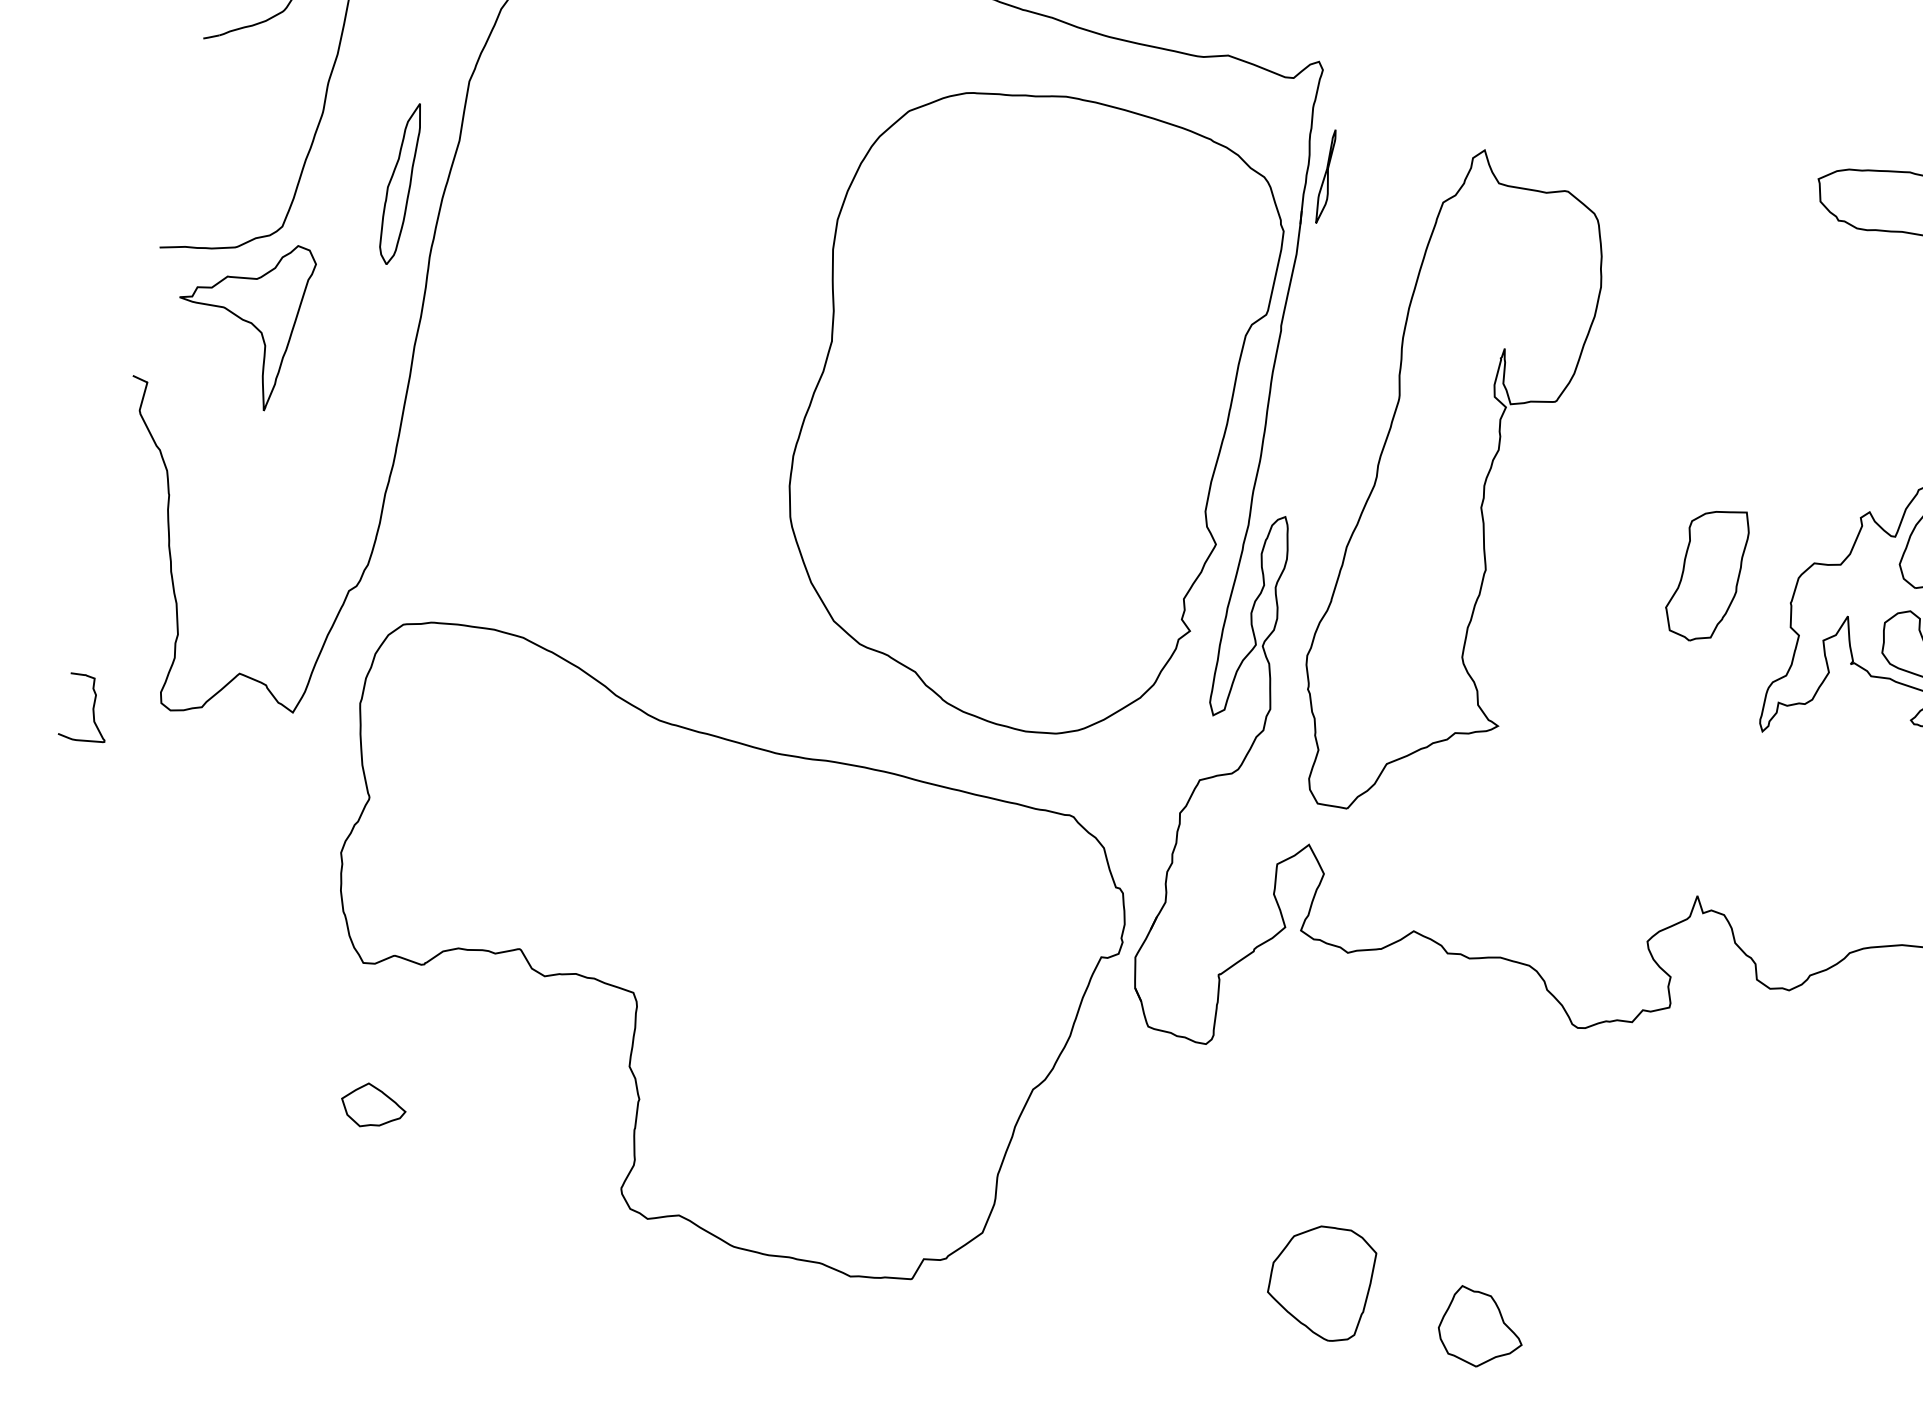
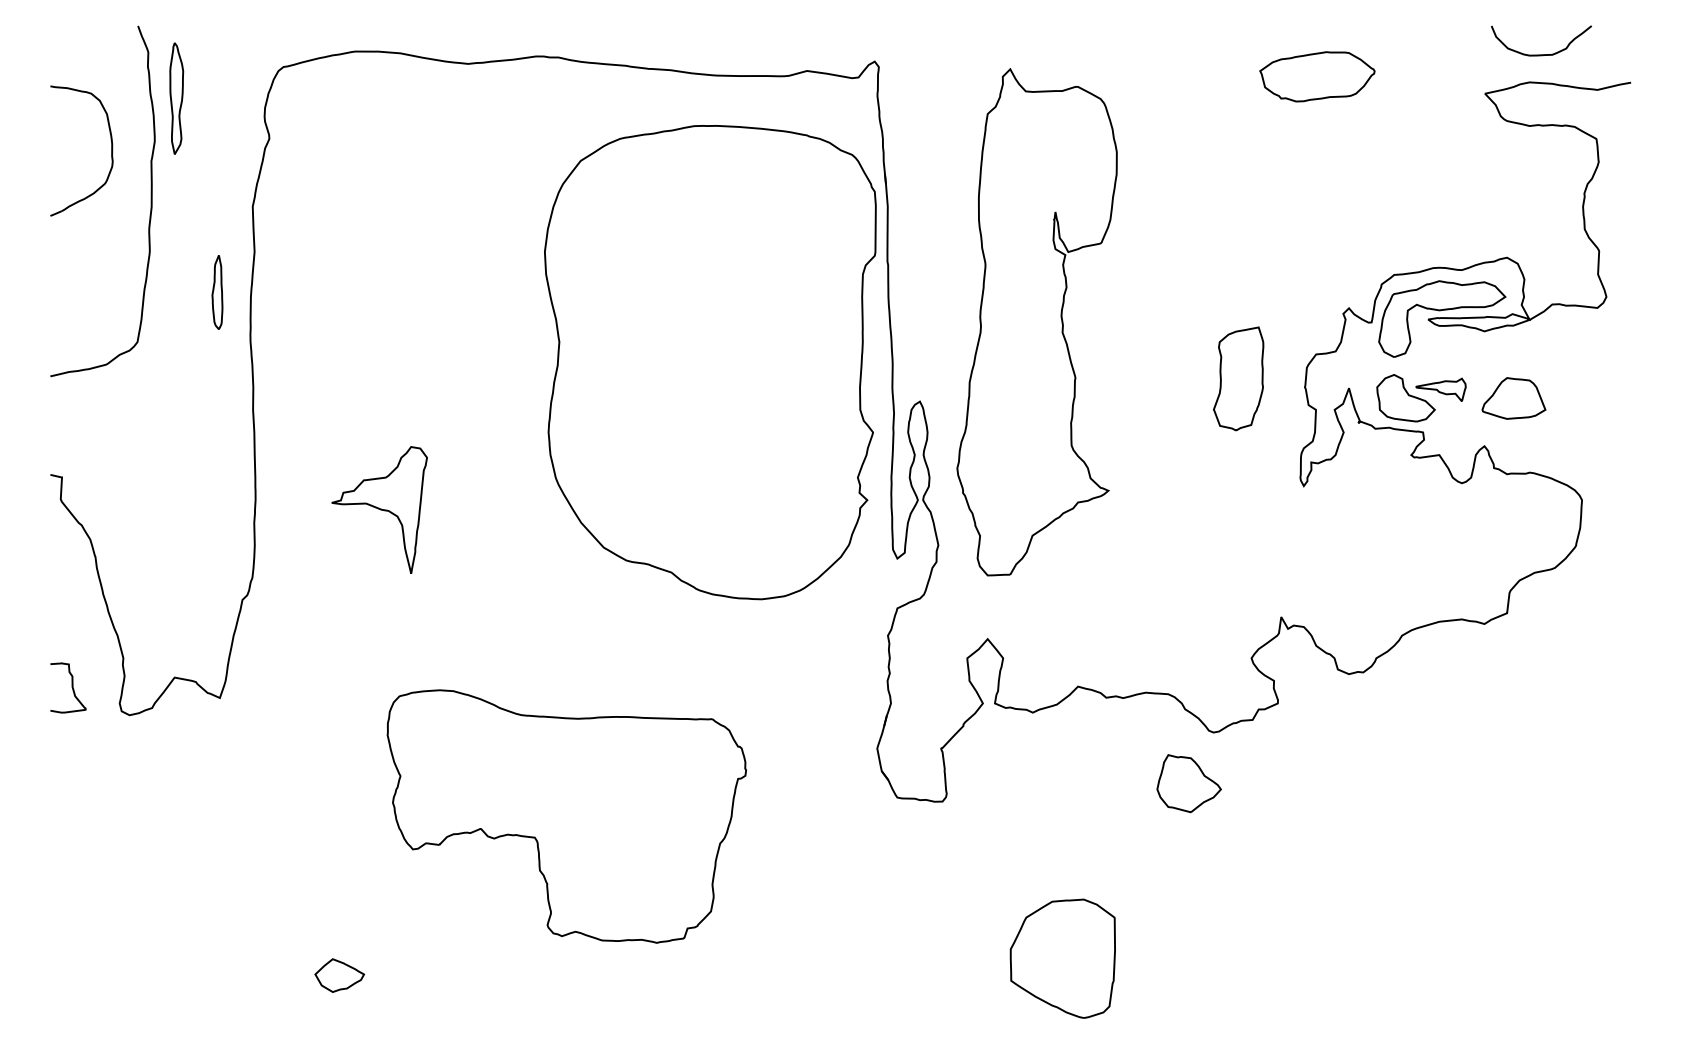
part: (1327, 176) -> (898, 144), removed
part: (400, 183) -> (217, 292), size x0.6
part: (240, 318) -> (379, 509), moved
part: (1450, 487) -> (1036, 322), moved
curve: (91, 709) -> (71, 687), moved
part: (712, 961) -> (566, 816), size x0.6
part: (1320, 1281) -> (1063, 958), size x1.4
part: (1480, 1328) -> (1188, 783), moved

